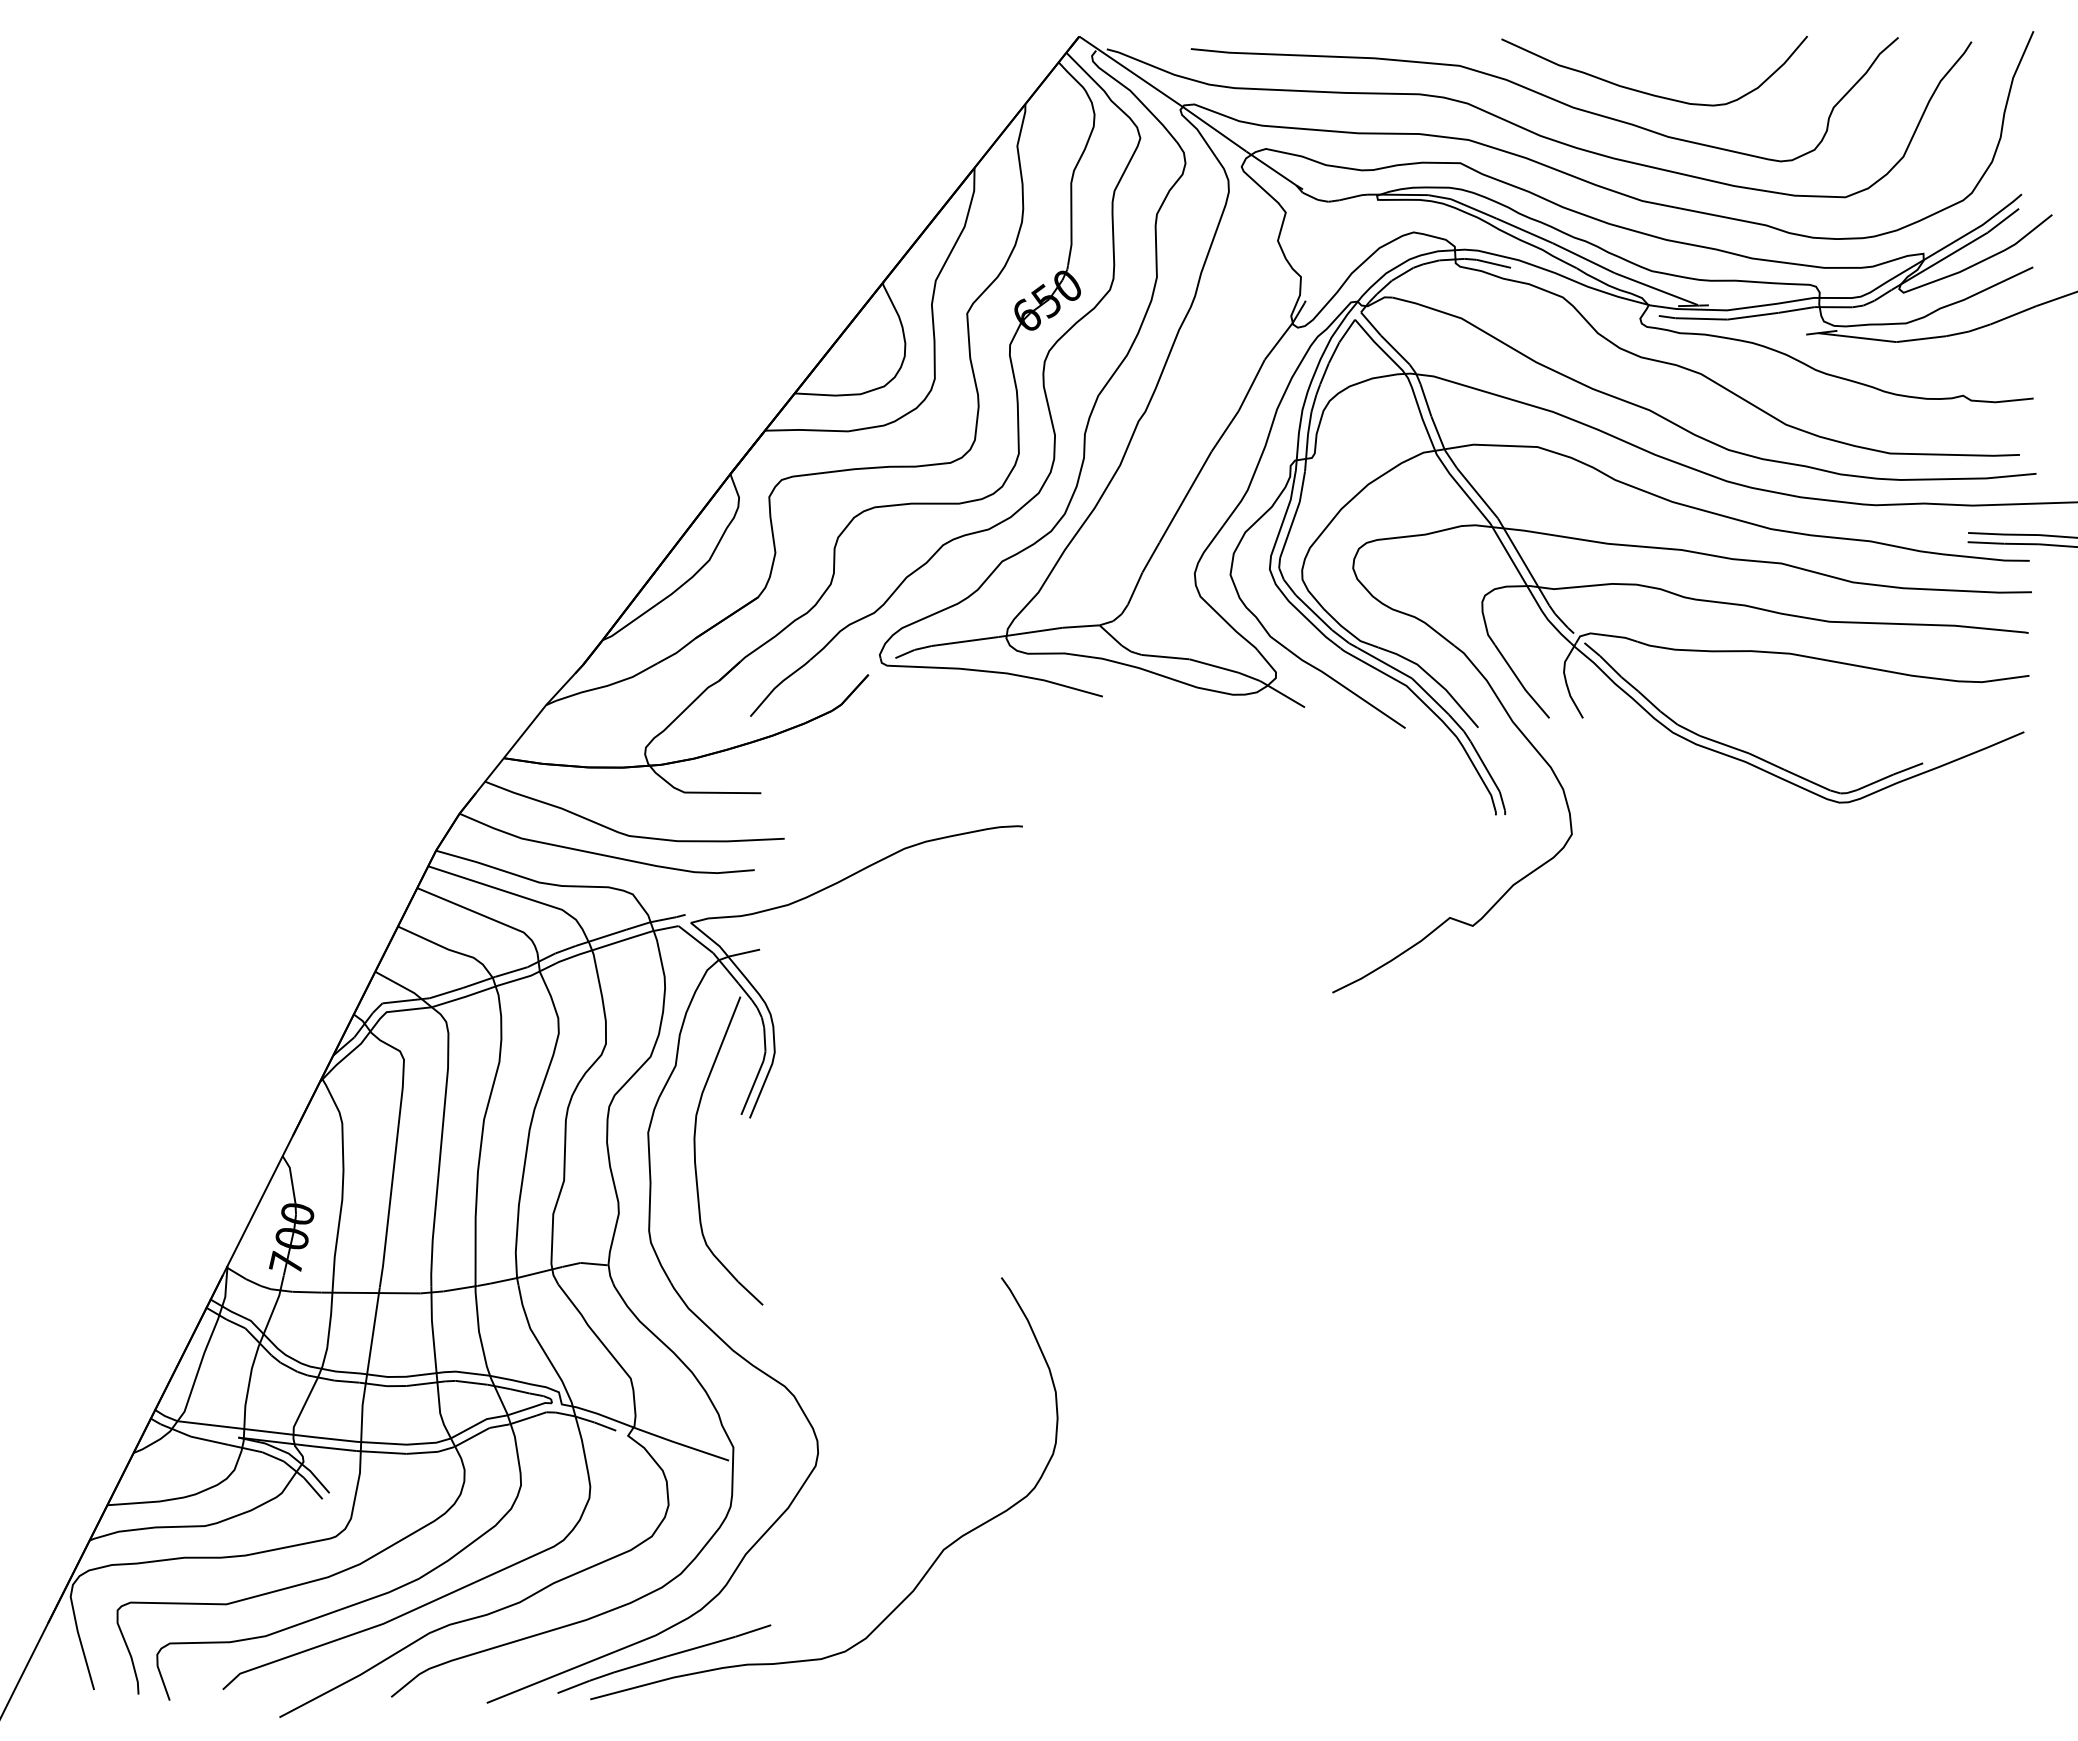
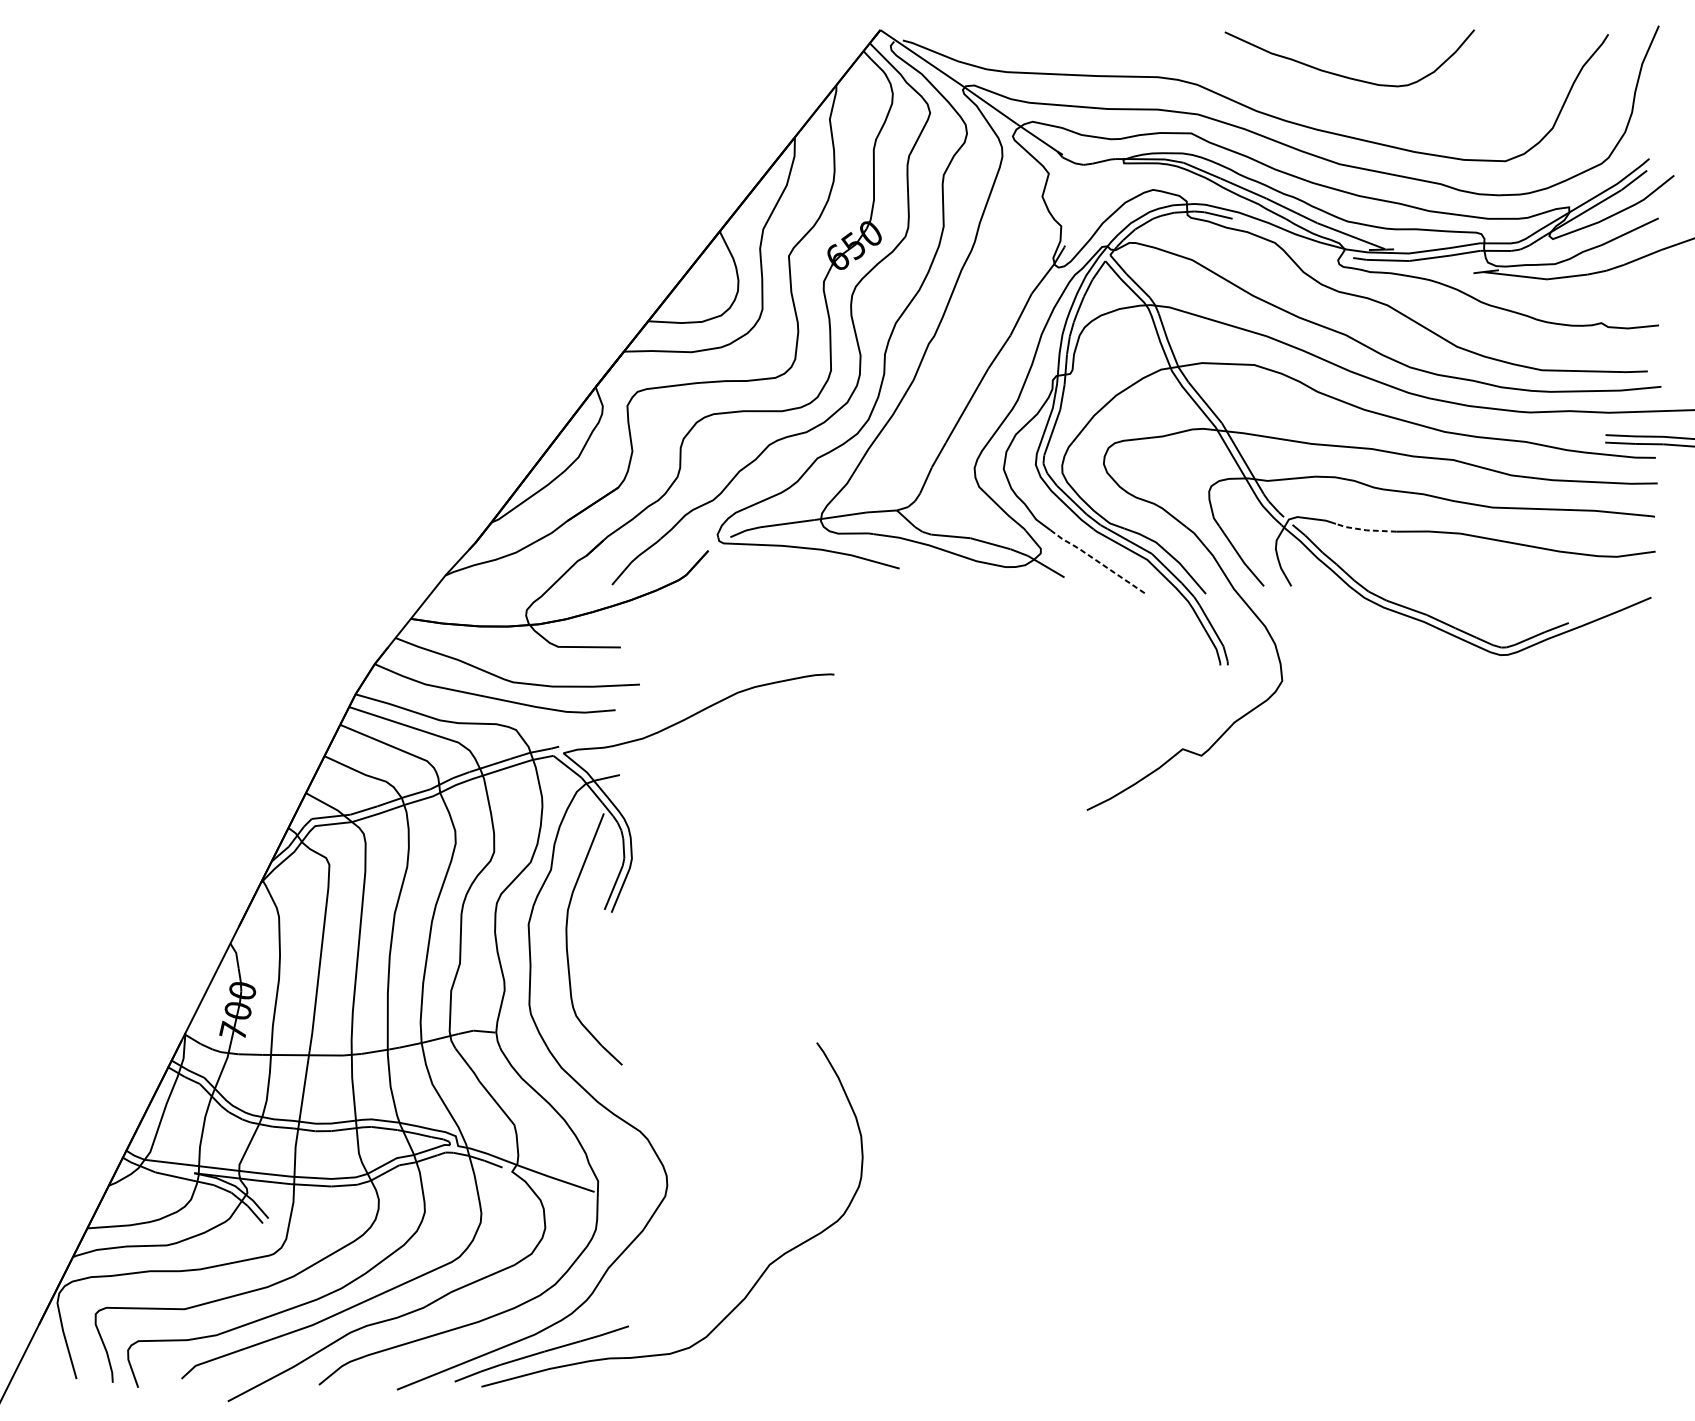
curve: (1545, 97) -> (1260, 79), removed
line: (1674, 649) -> (1366, 530), solid -> dashed
line: (1346, 687) -> (1098, 561), solid -> dashed

